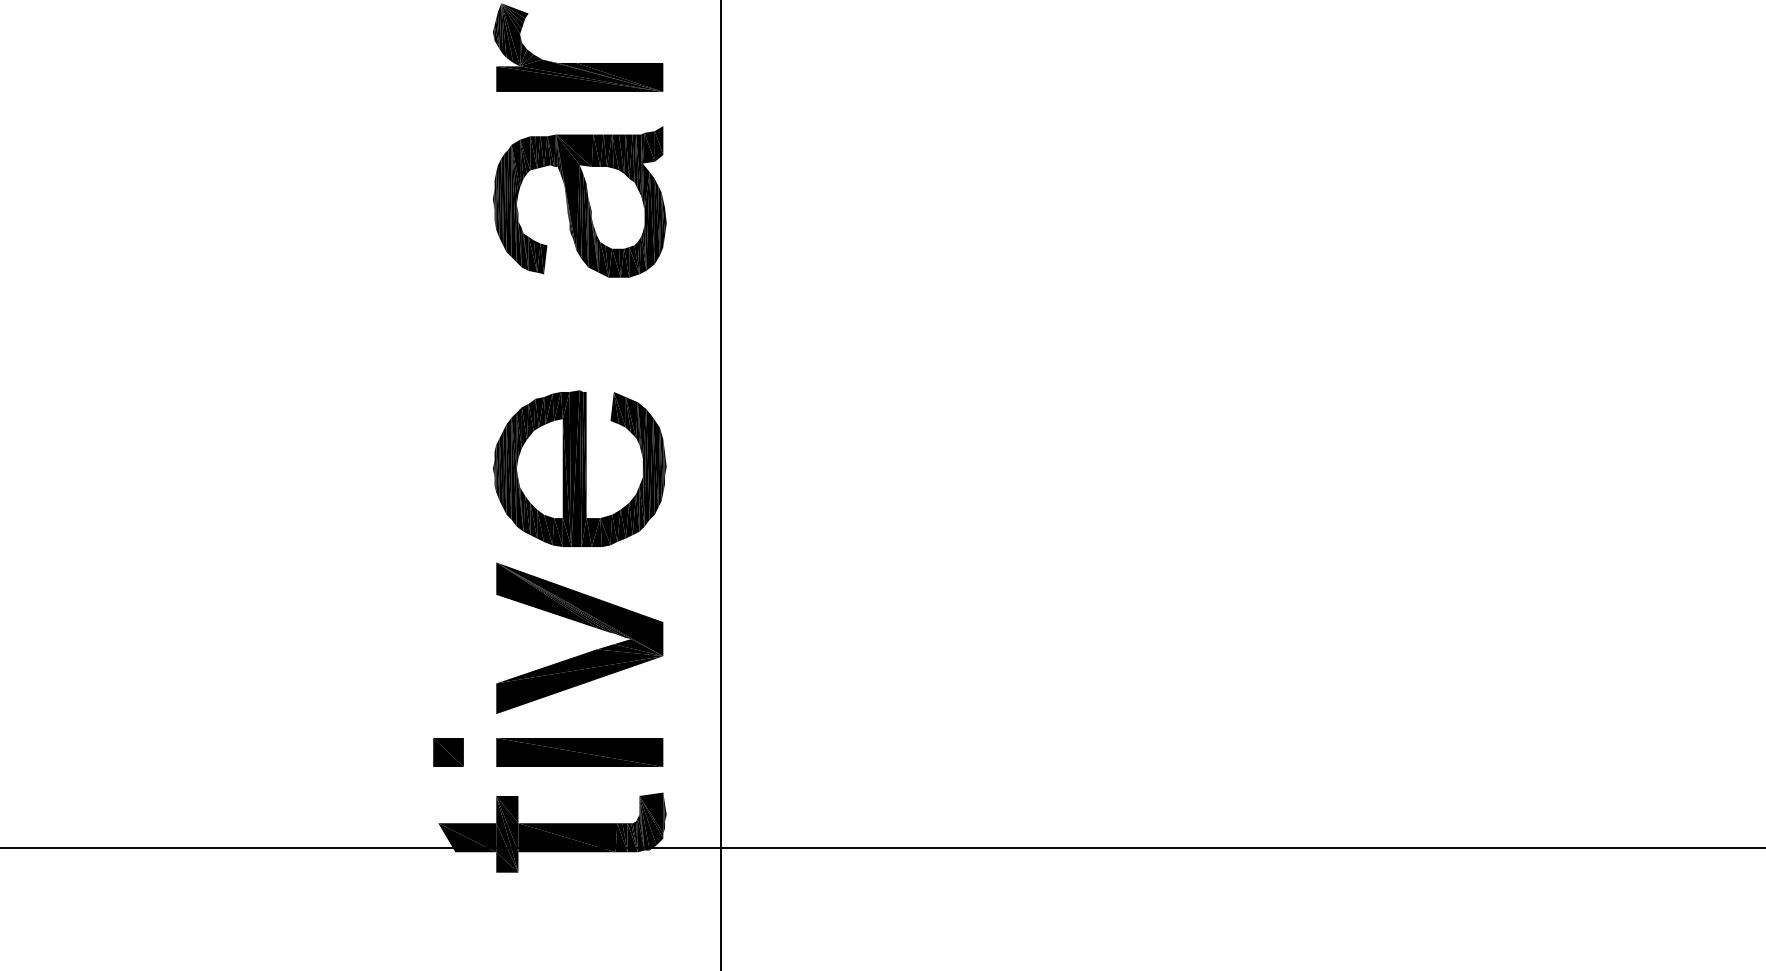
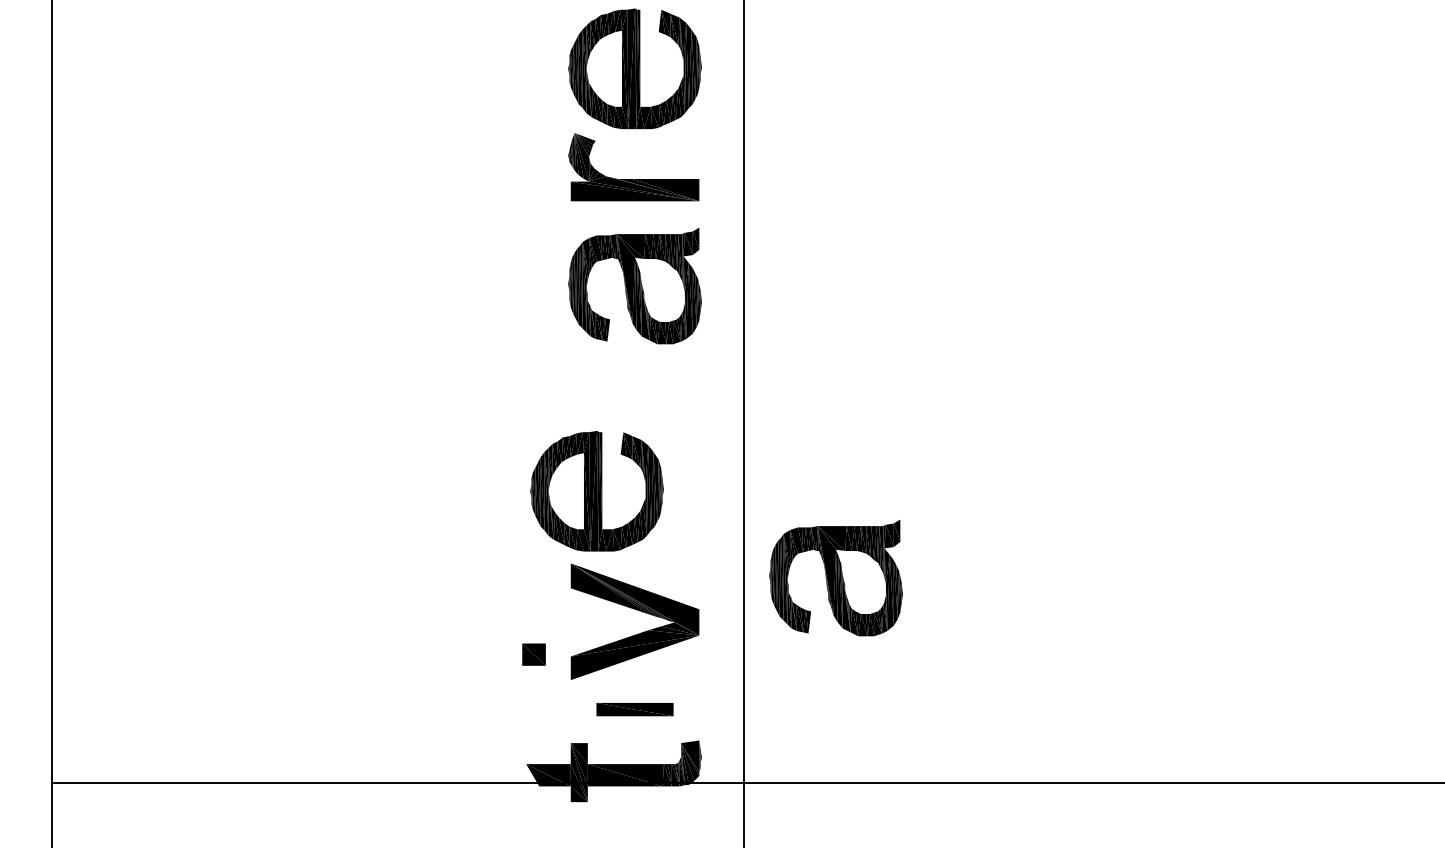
part: (579, 469) -> (596, 491), moved
part: (840, 580) -> (835, 577), added
part: (447, 752) -> (533, 654), moved
part: (579, 752) -> (634, 709), size x0.6

